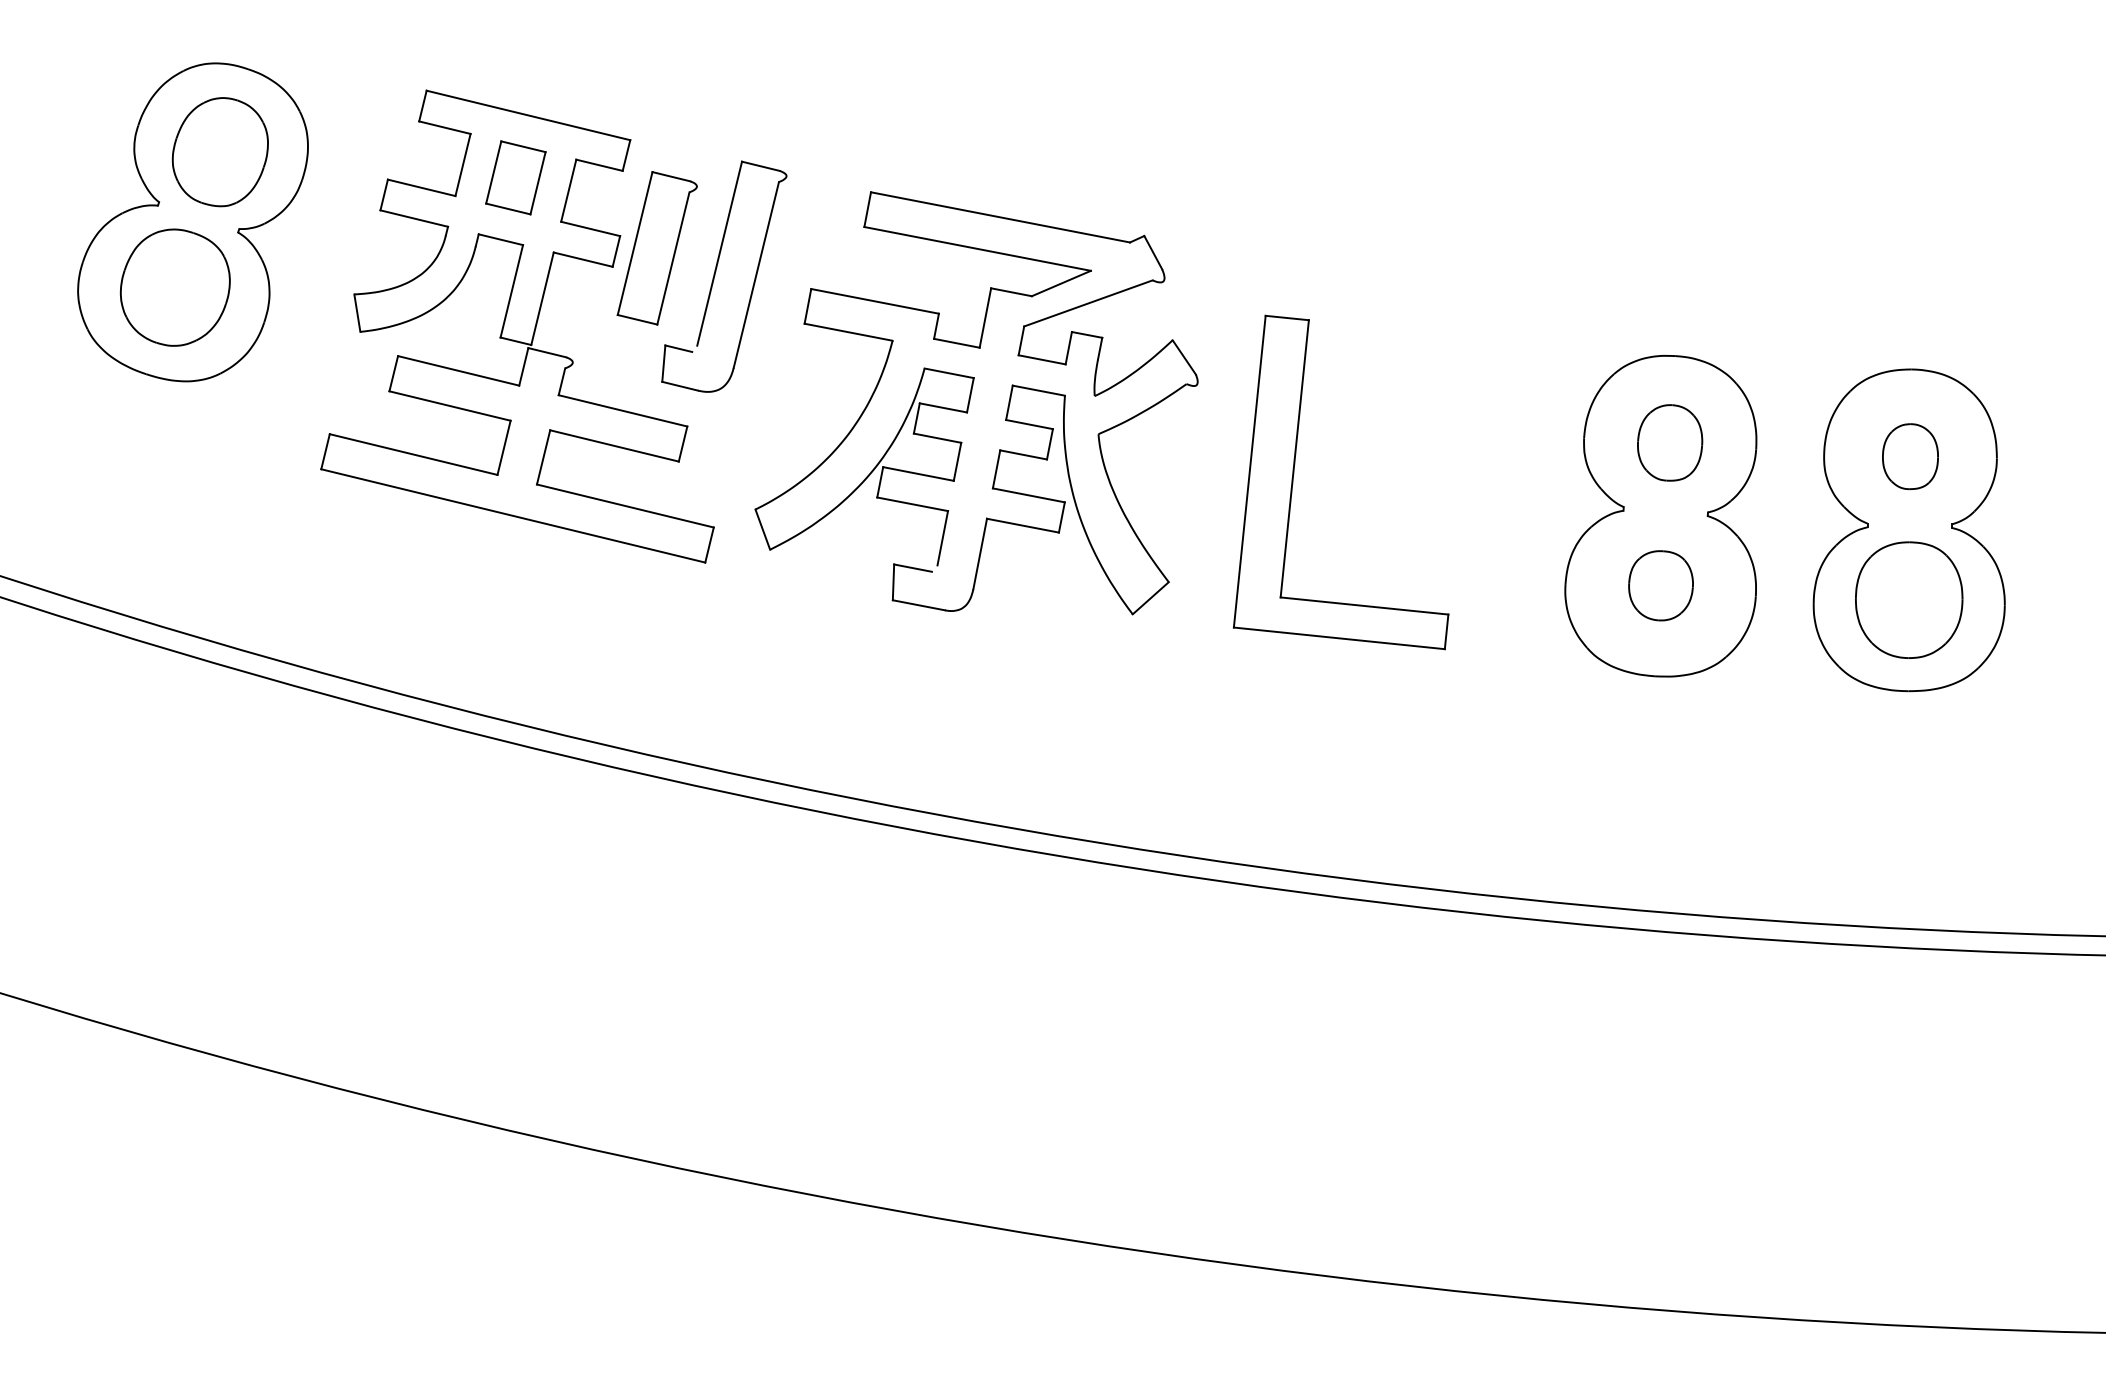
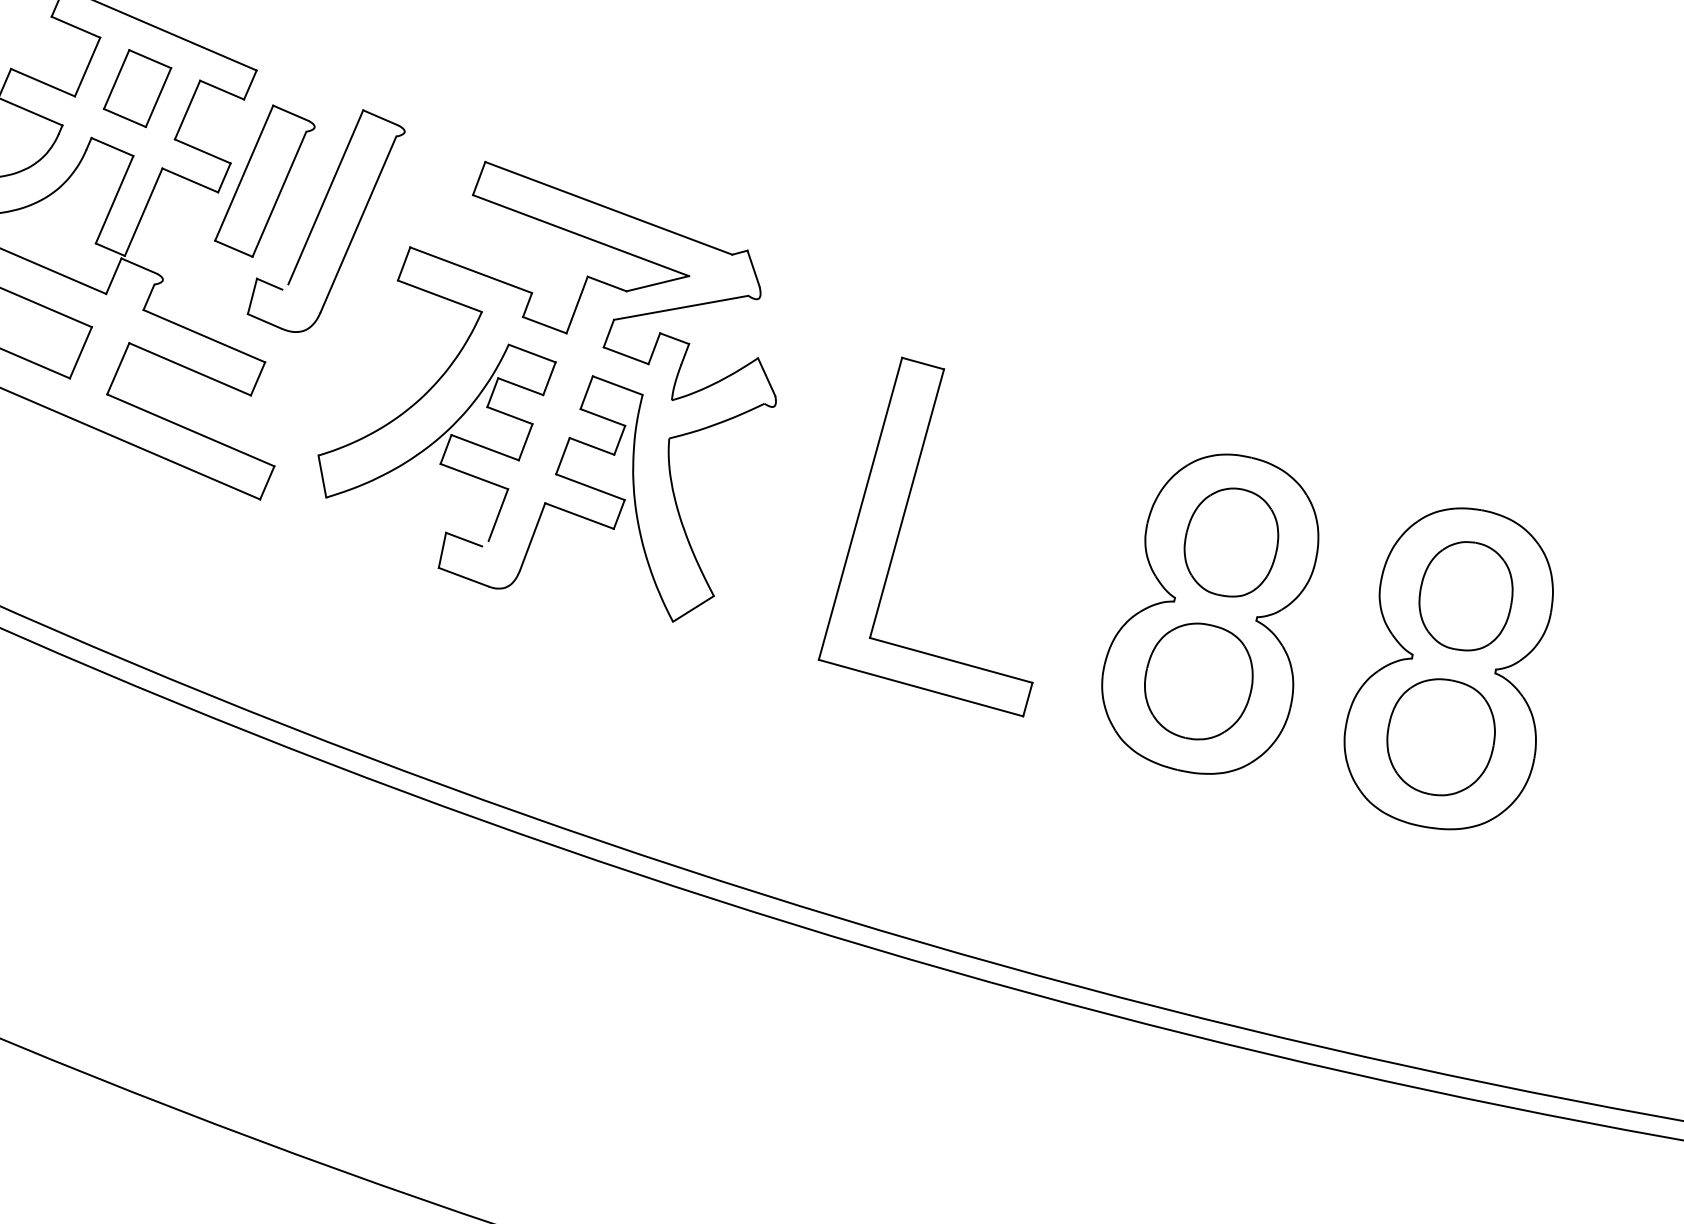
part: (1669, 442) -> (1230, 541), size x1.43
part: (1910, 456) -> (1466, 595), size x1.67
part: (1294, 474) -> (904, 519), moved
part: (1660, 585) -> (1198, 681), size x1.67

